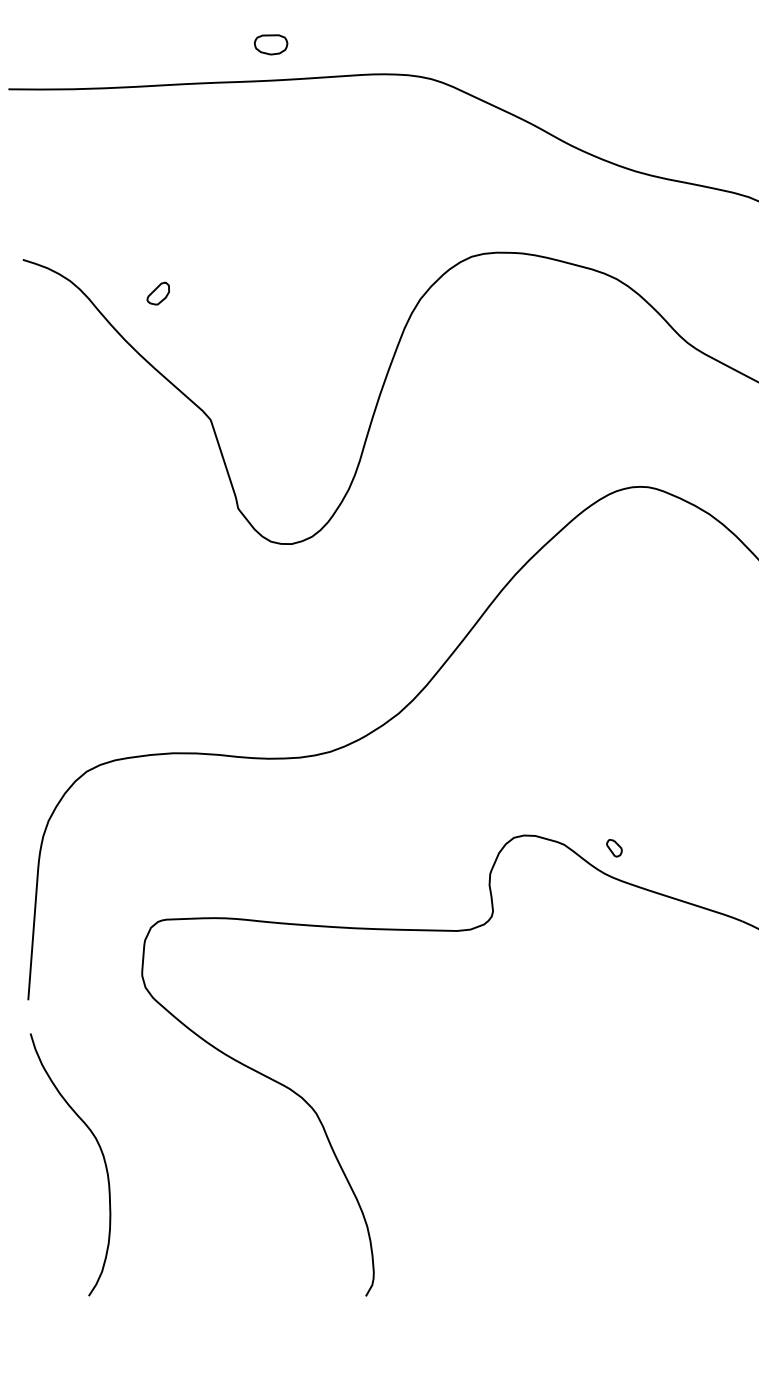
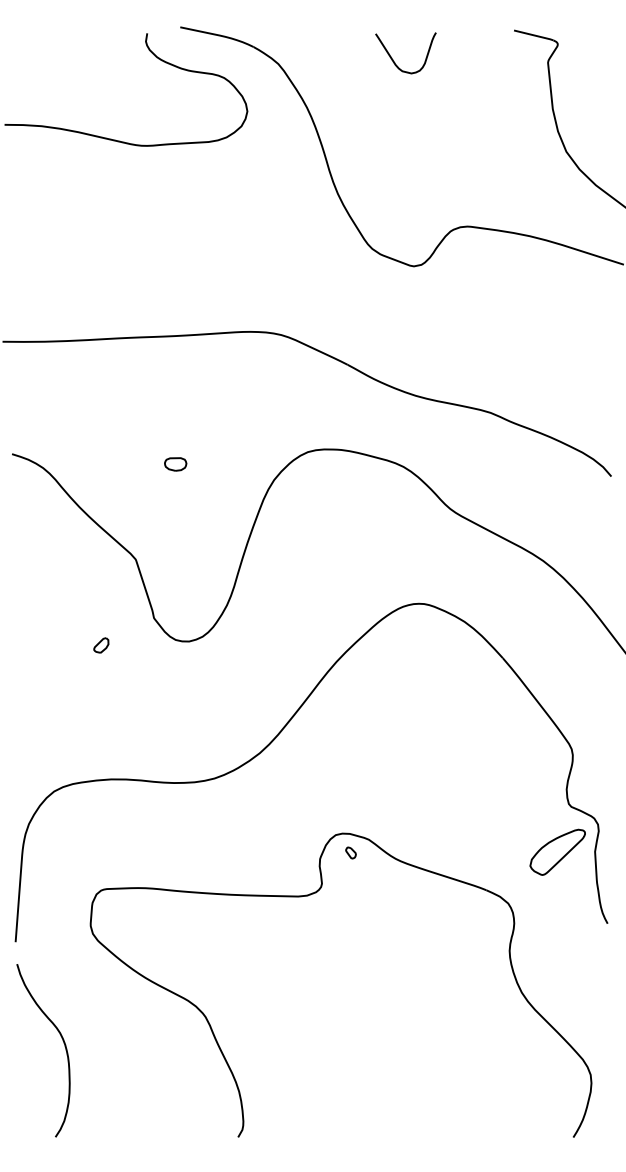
part: (270, 44) -> (175, 464), moved
part: (158, 293) -> (101, 645), moved
part: (613, 847) -> (350, 852), moved

